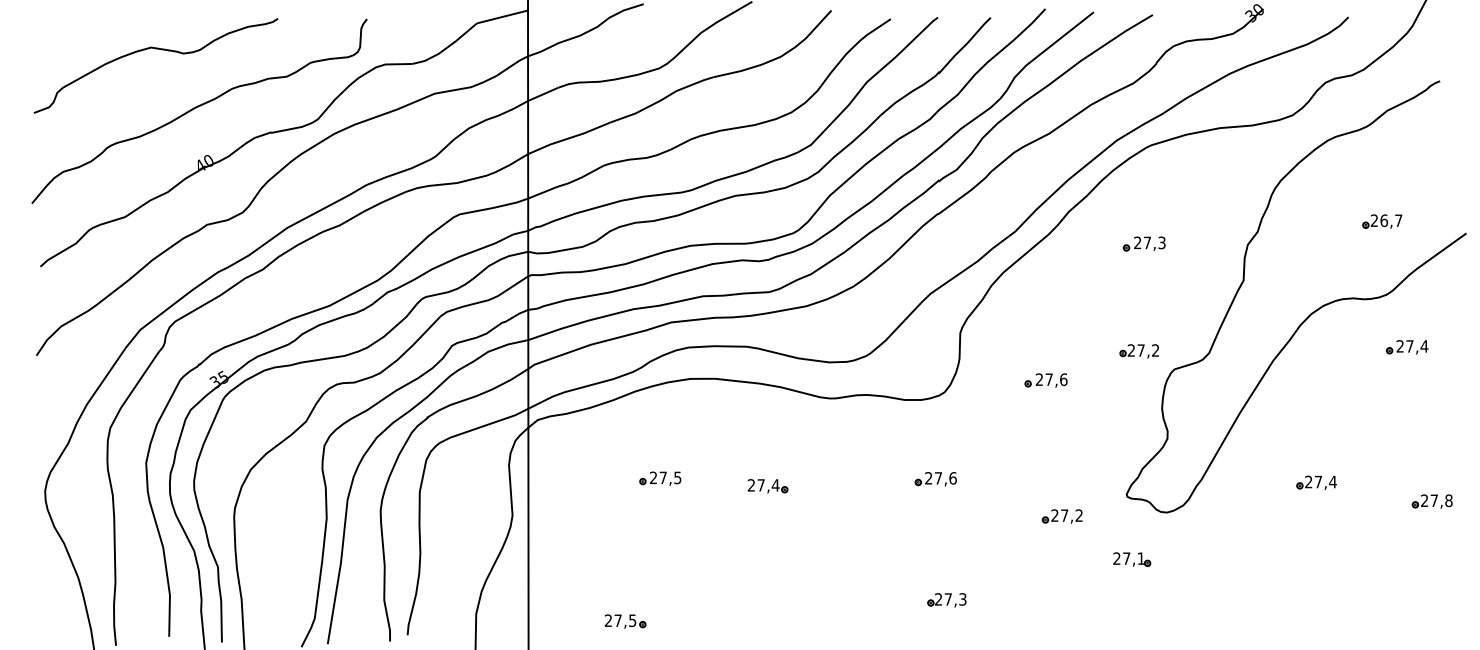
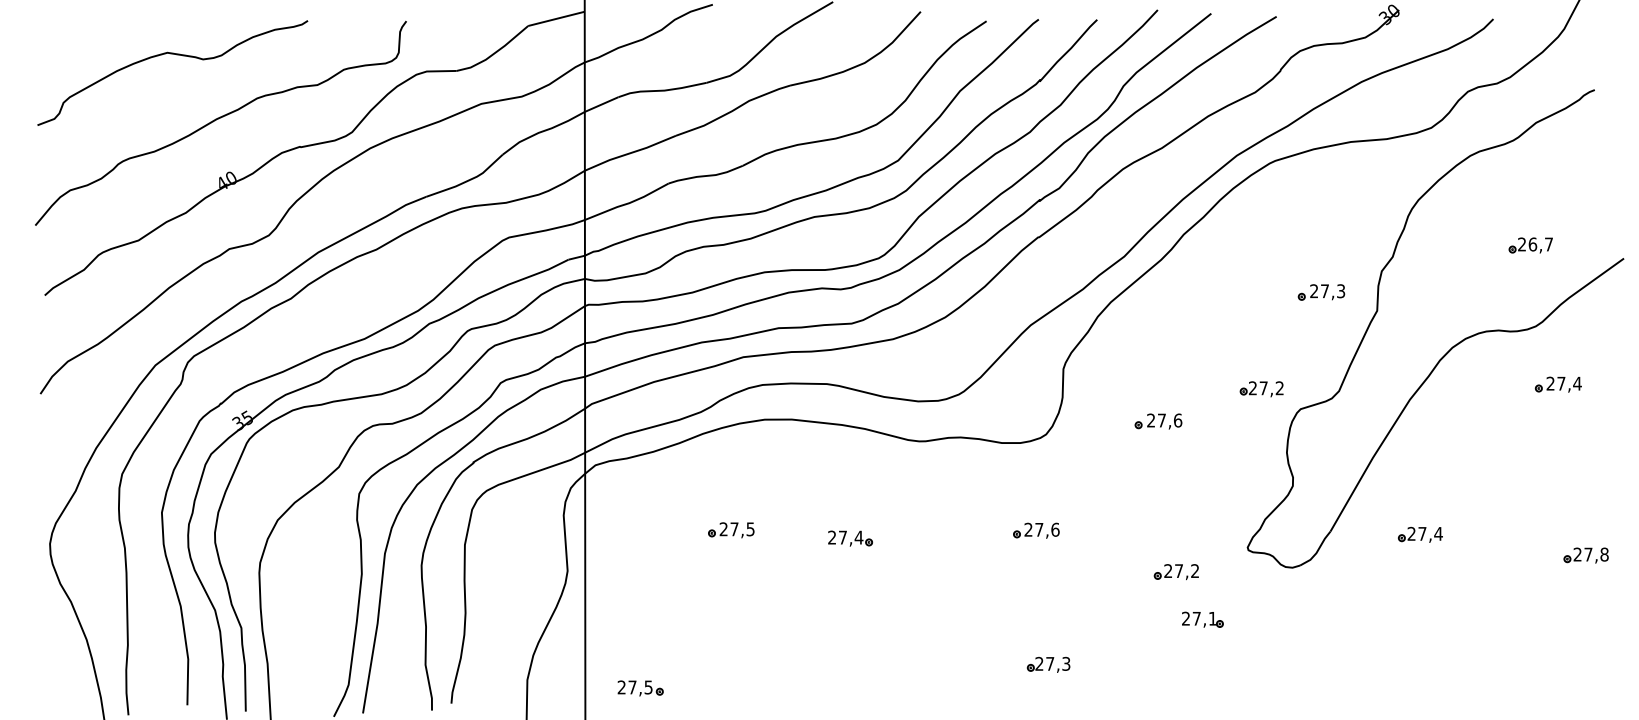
part: (1143, 243) -> (1320, 291), moved
part: (1316, 482) -> (1420, 534), moved
part: (1132, 559) -> (1203, 619), moved
part: (625, 621) -> (640, 688), moved

